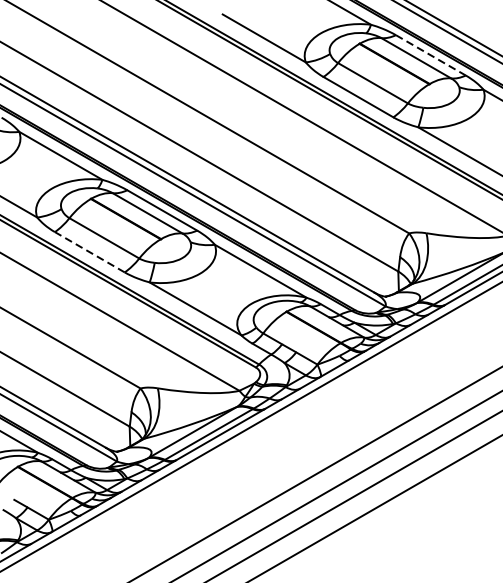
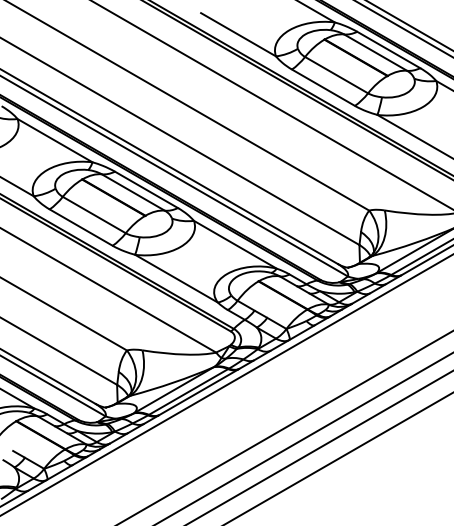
line: (431, 55) -> (389, 50), dashed -> solid
line: (89, 252) -> (80, 227), dashed -> solid

